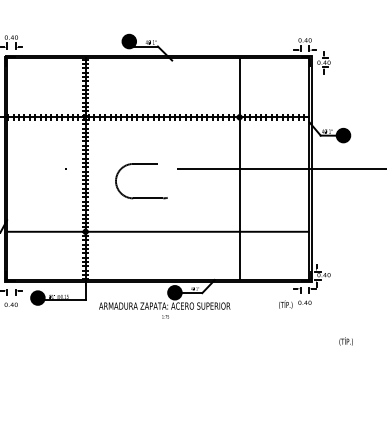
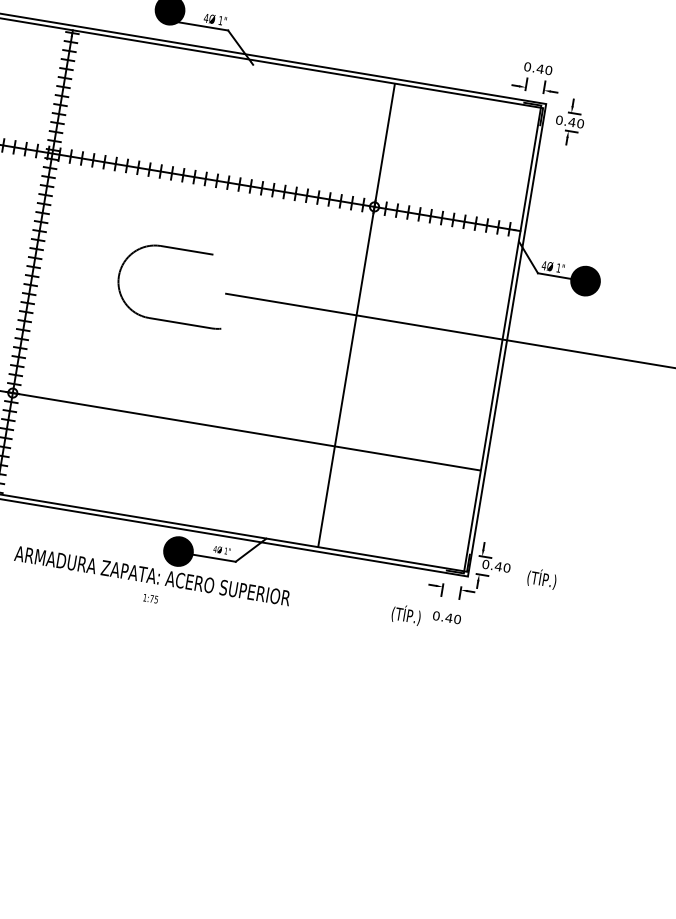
part: (141, 197) -> (166, 319), moved
text: (345, 341) -> (540, 578), moved

